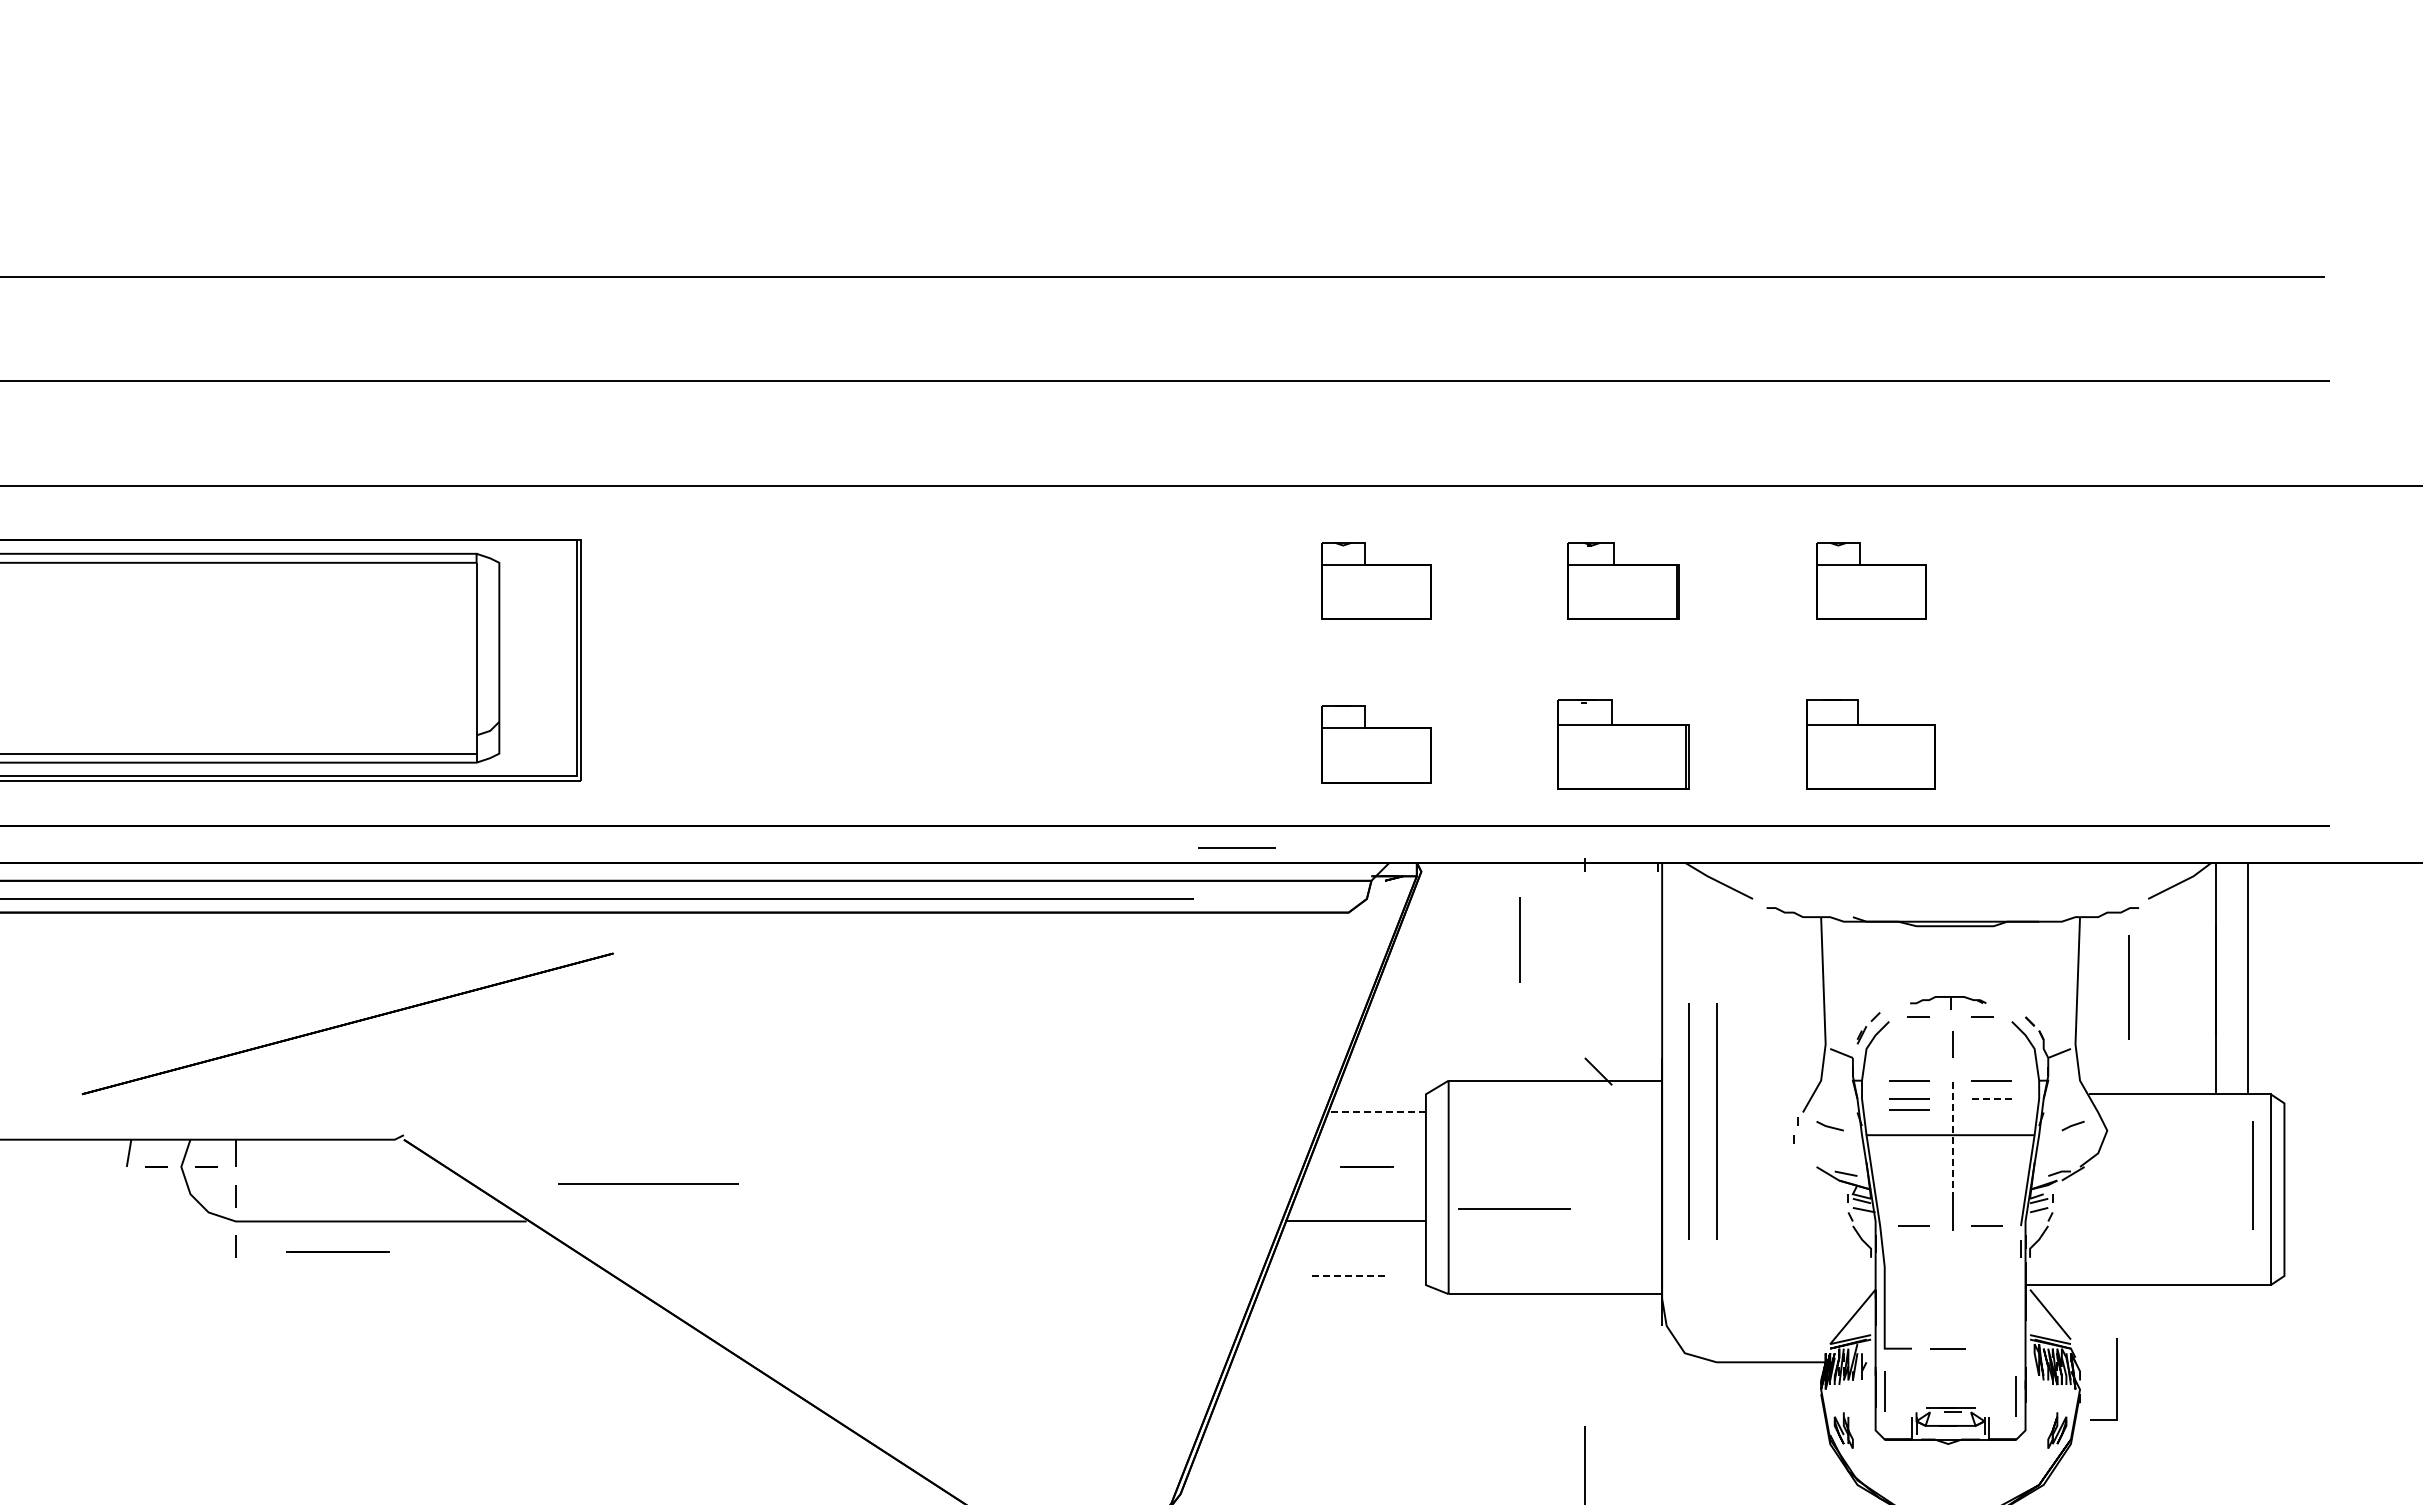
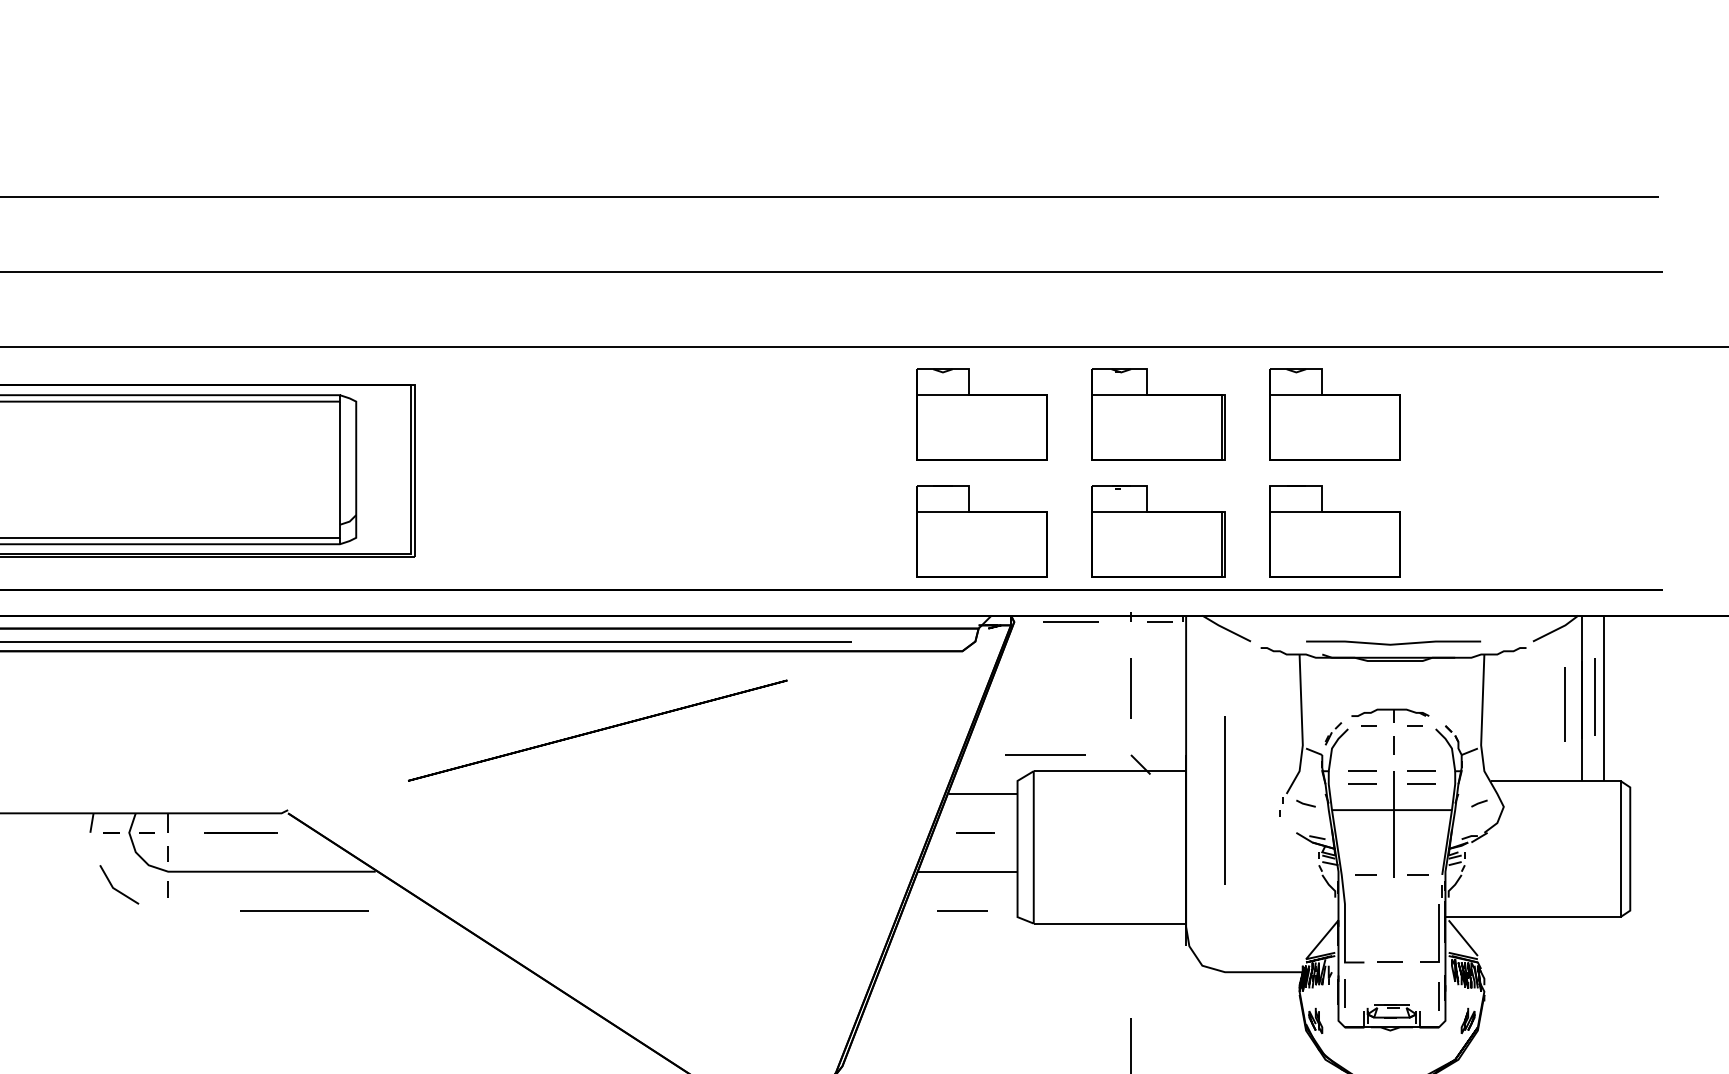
part: (1375, 580) -> (981, 414), size x1.67
part: (1623, 580) -> (1158, 414), size x1.67
part: (1870, 580) -> (1334, 414), size x1.67
part: (1375, 744) -> (981, 531), size x1.67
part: (1623, 744) -> (1158, 531), size x1.43
part: (1870, 744) -> (1334, 531), size x1.43
line: (1236, 847) -> (1070, 621), moved
line: (1625, 871) -> (1159, 621), added
part: (1952, 901) -> (1393, 643), added
line: (1519, 939) -> (1130, 688), moved
line: (2128, 987) -> (1565, 704), moved
part: (1947, 1002) -> (1389, 715), size x1.43
line: (347, 1023) -> (597, 730), moved
line: (1990, 1098) -> (1420, 783), dashed -> solid
line: (1909, 1109) -> (1362, 791), removed
line: (1378, 1112) -> (983, 793), dashed -> solid
line: (1688, 1121) -> (1204, 800), removed
line: (1952, 1138) -> (1393, 812), dashed -> solid
line: (2252, 1175) -> (1593, 696), moved
line: (648, 1183) -> (304, 910), moved
line: (1514, 1208) -> (1045, 754), moved
line: (164, 1246) -> (117, 889), added
line: (337, 1251) -> (240, 832), moved
line: (1349, 1276) -> (962, 910), dashed -> solid
part: (2116, 1379) -> (1438, 933), moved

